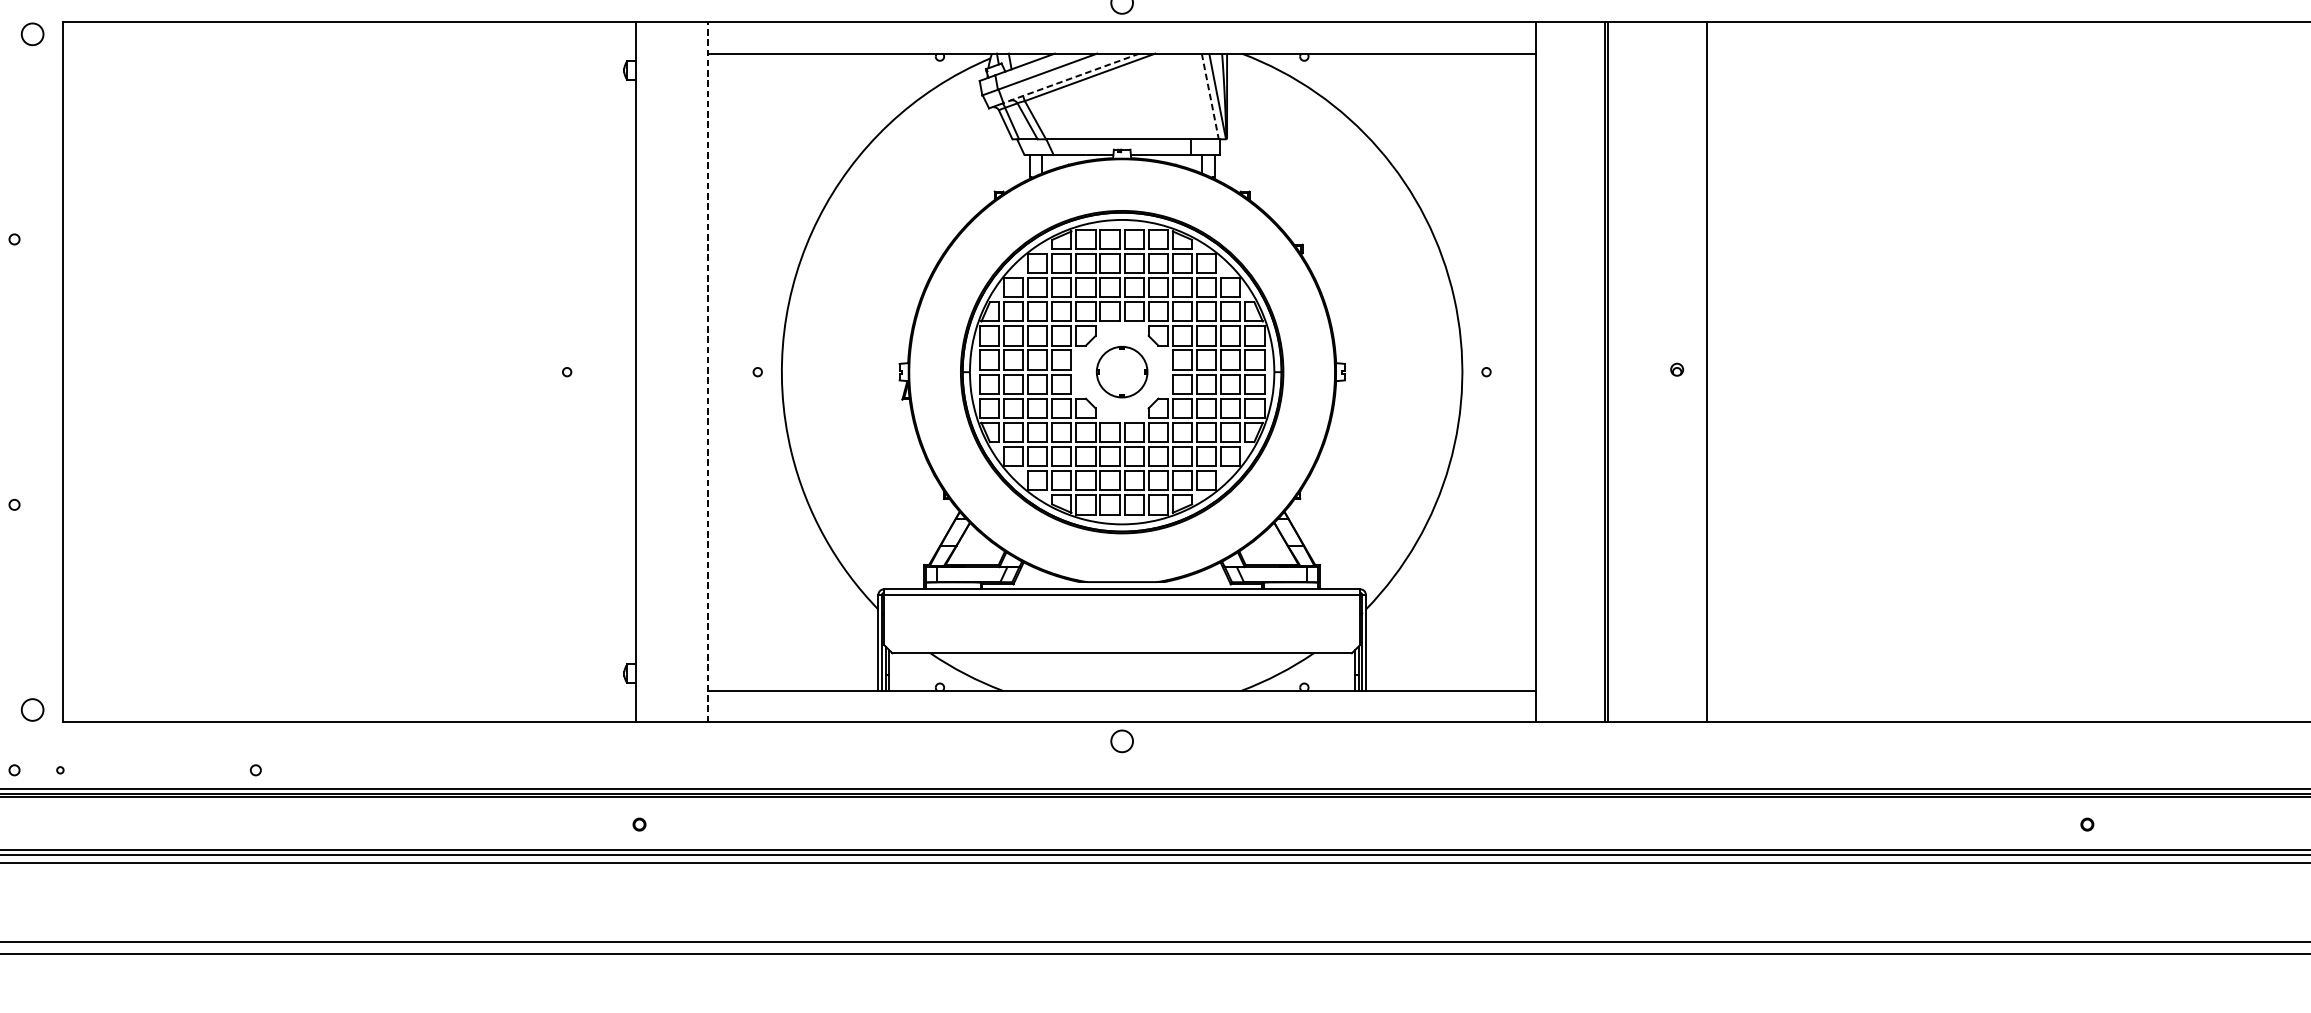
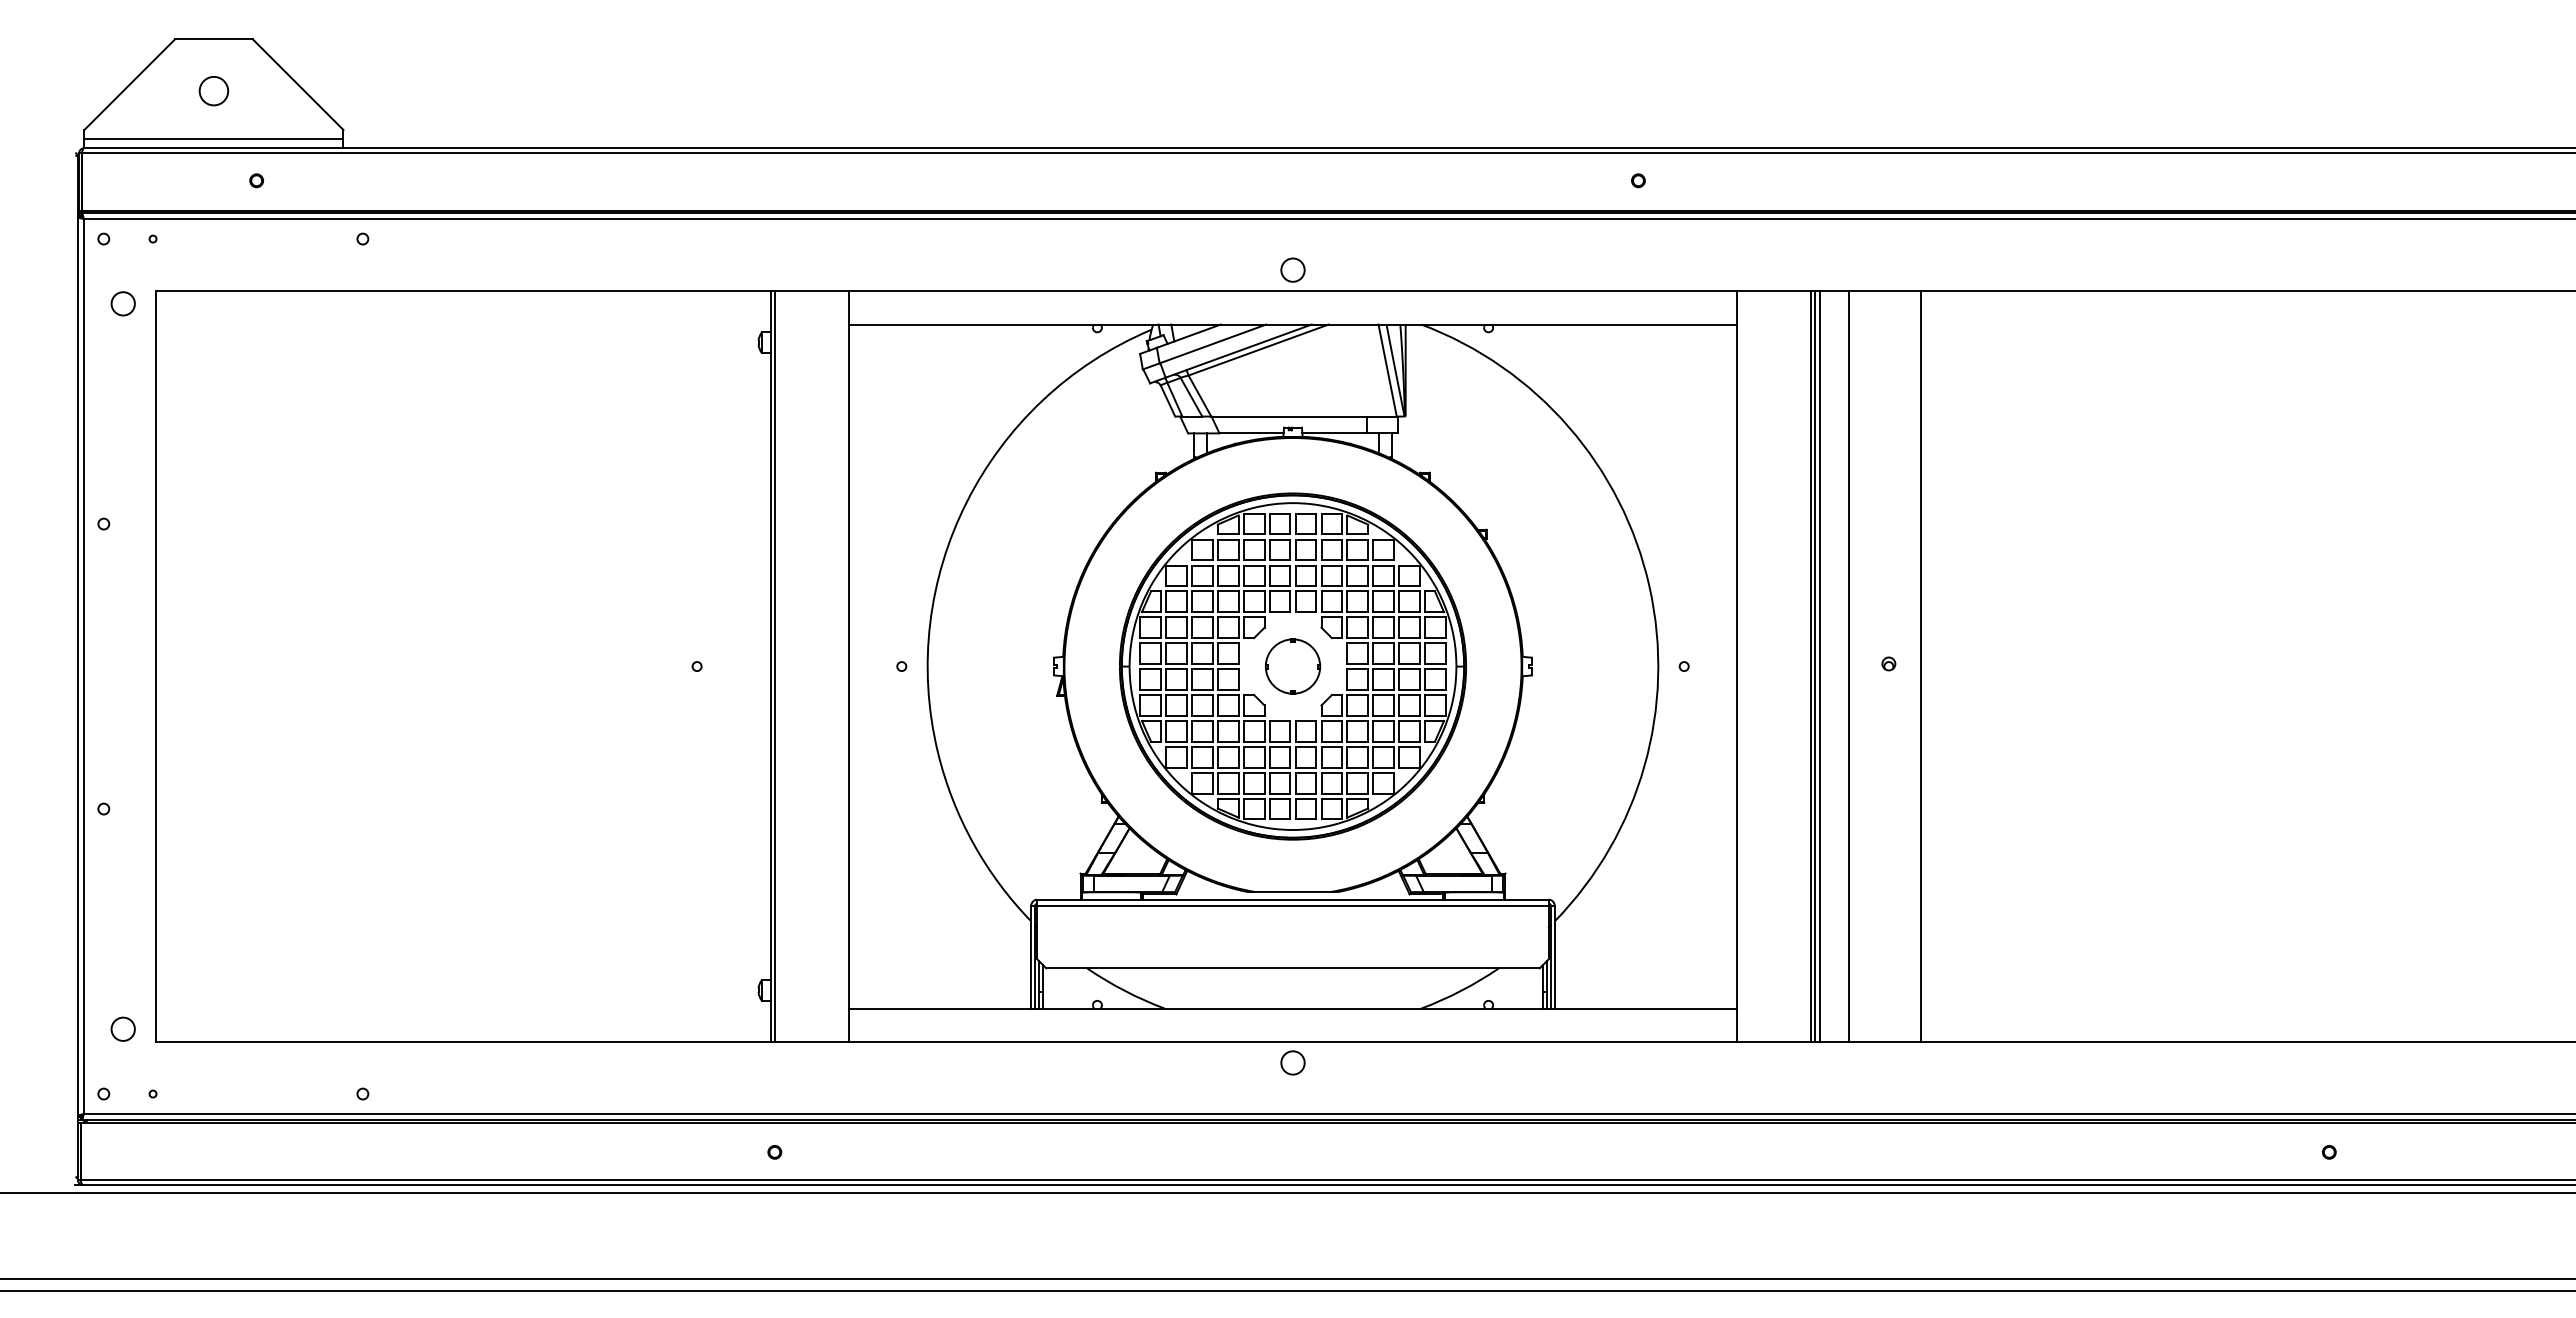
line: (1071, 78) -> (1238, 351), dashed -> solid
line: (1210, 96) -> (1387, 370), dashed -> solid
line: (639, 372) -> (774, 666), added
line: (708, 372) -> (848, 666), dashed -> solid
line: (1612, 372) -> (1819, 666), added
line: (1639, 372) -> (1848, 666), added

